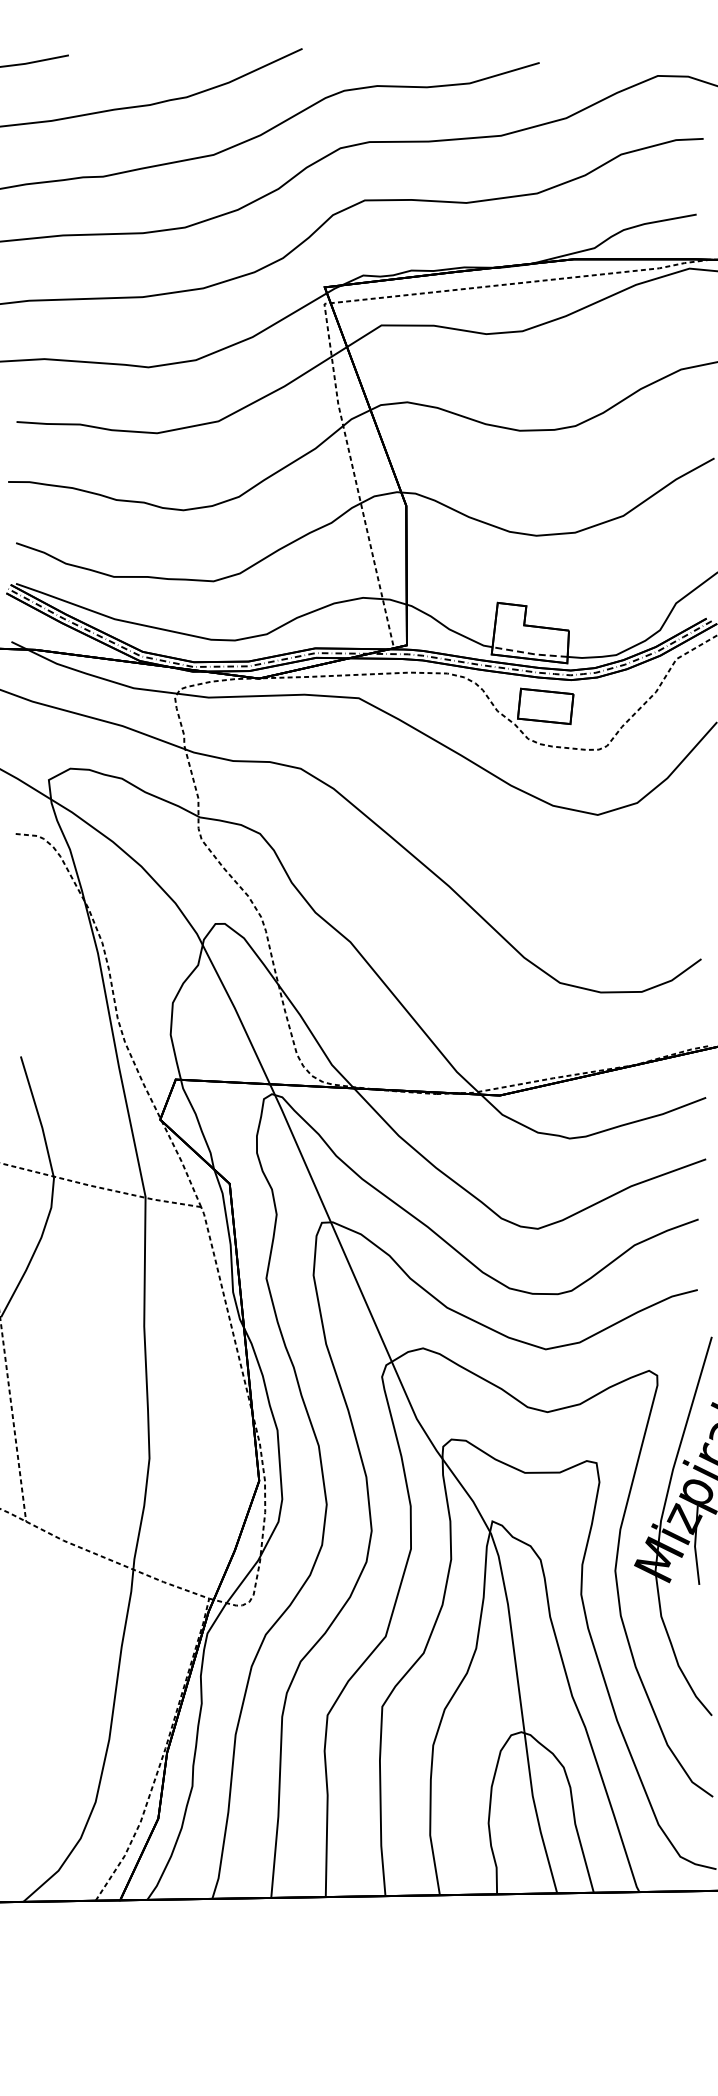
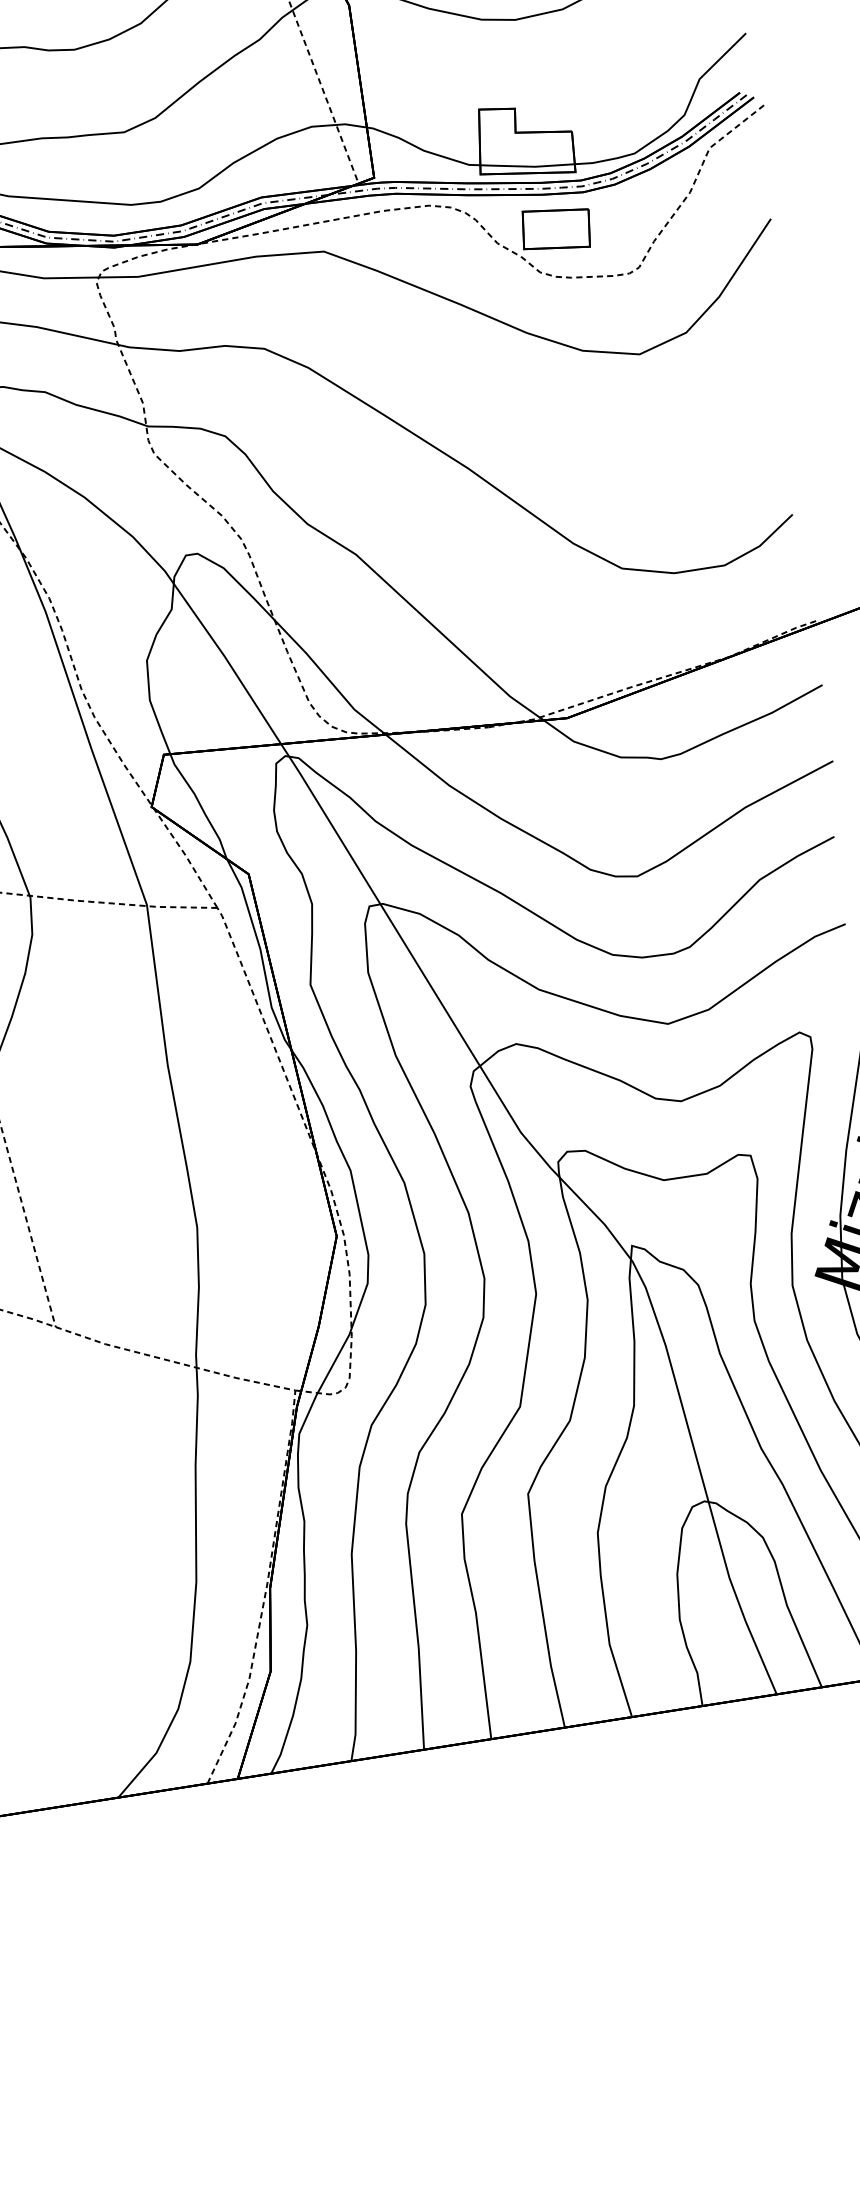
line: (529, 653) -> (527, 166), dashed -> solid

